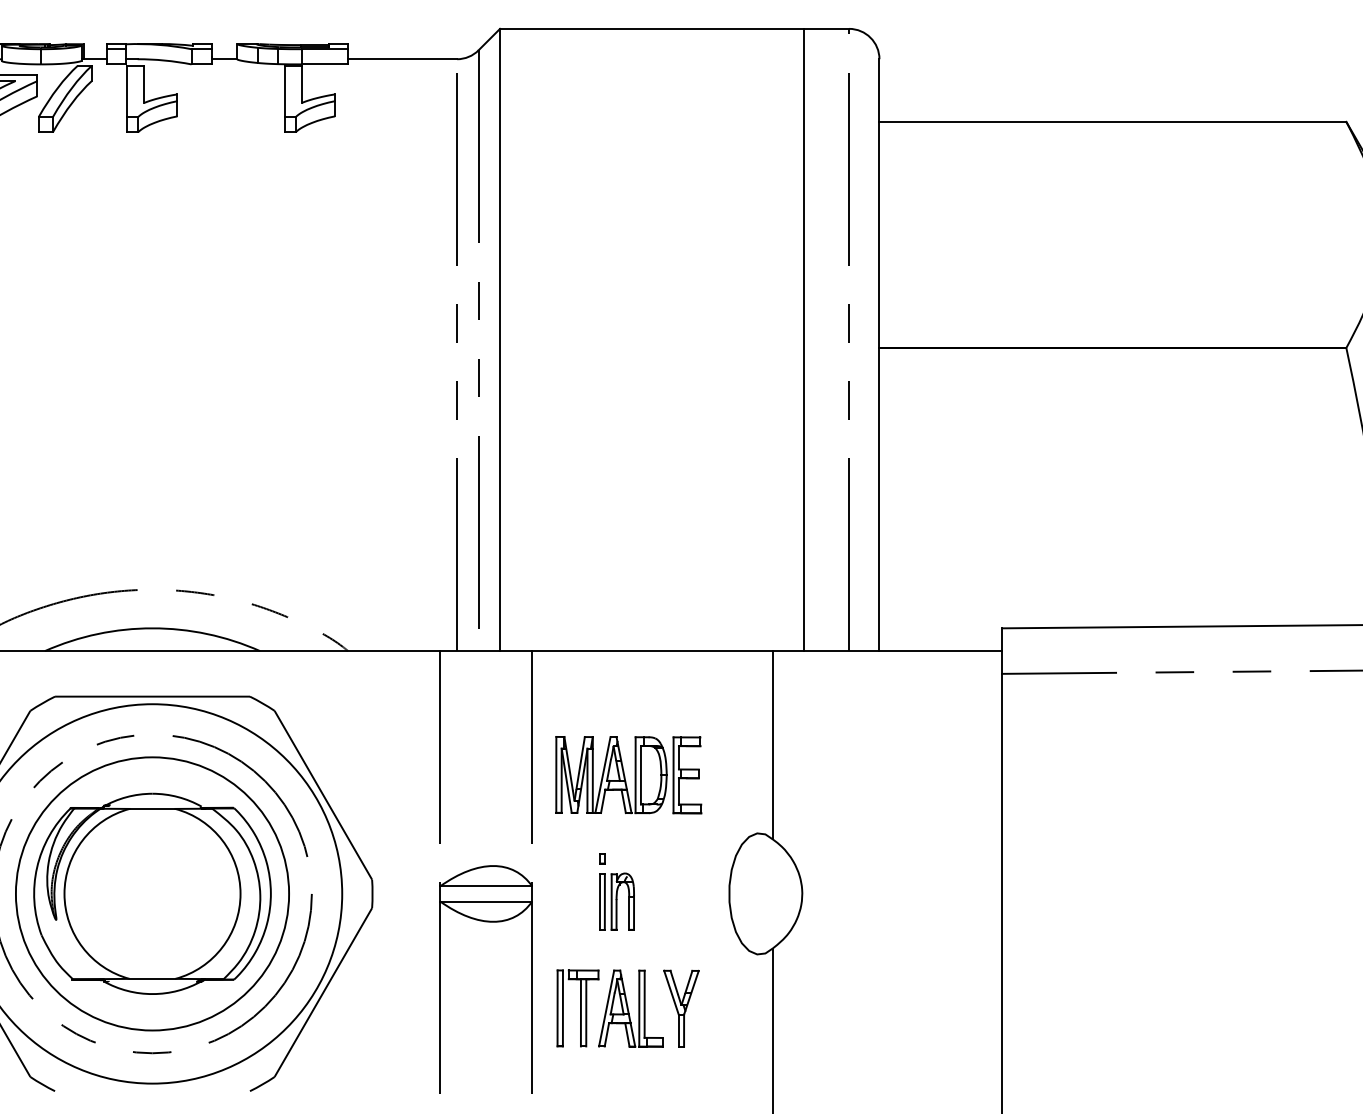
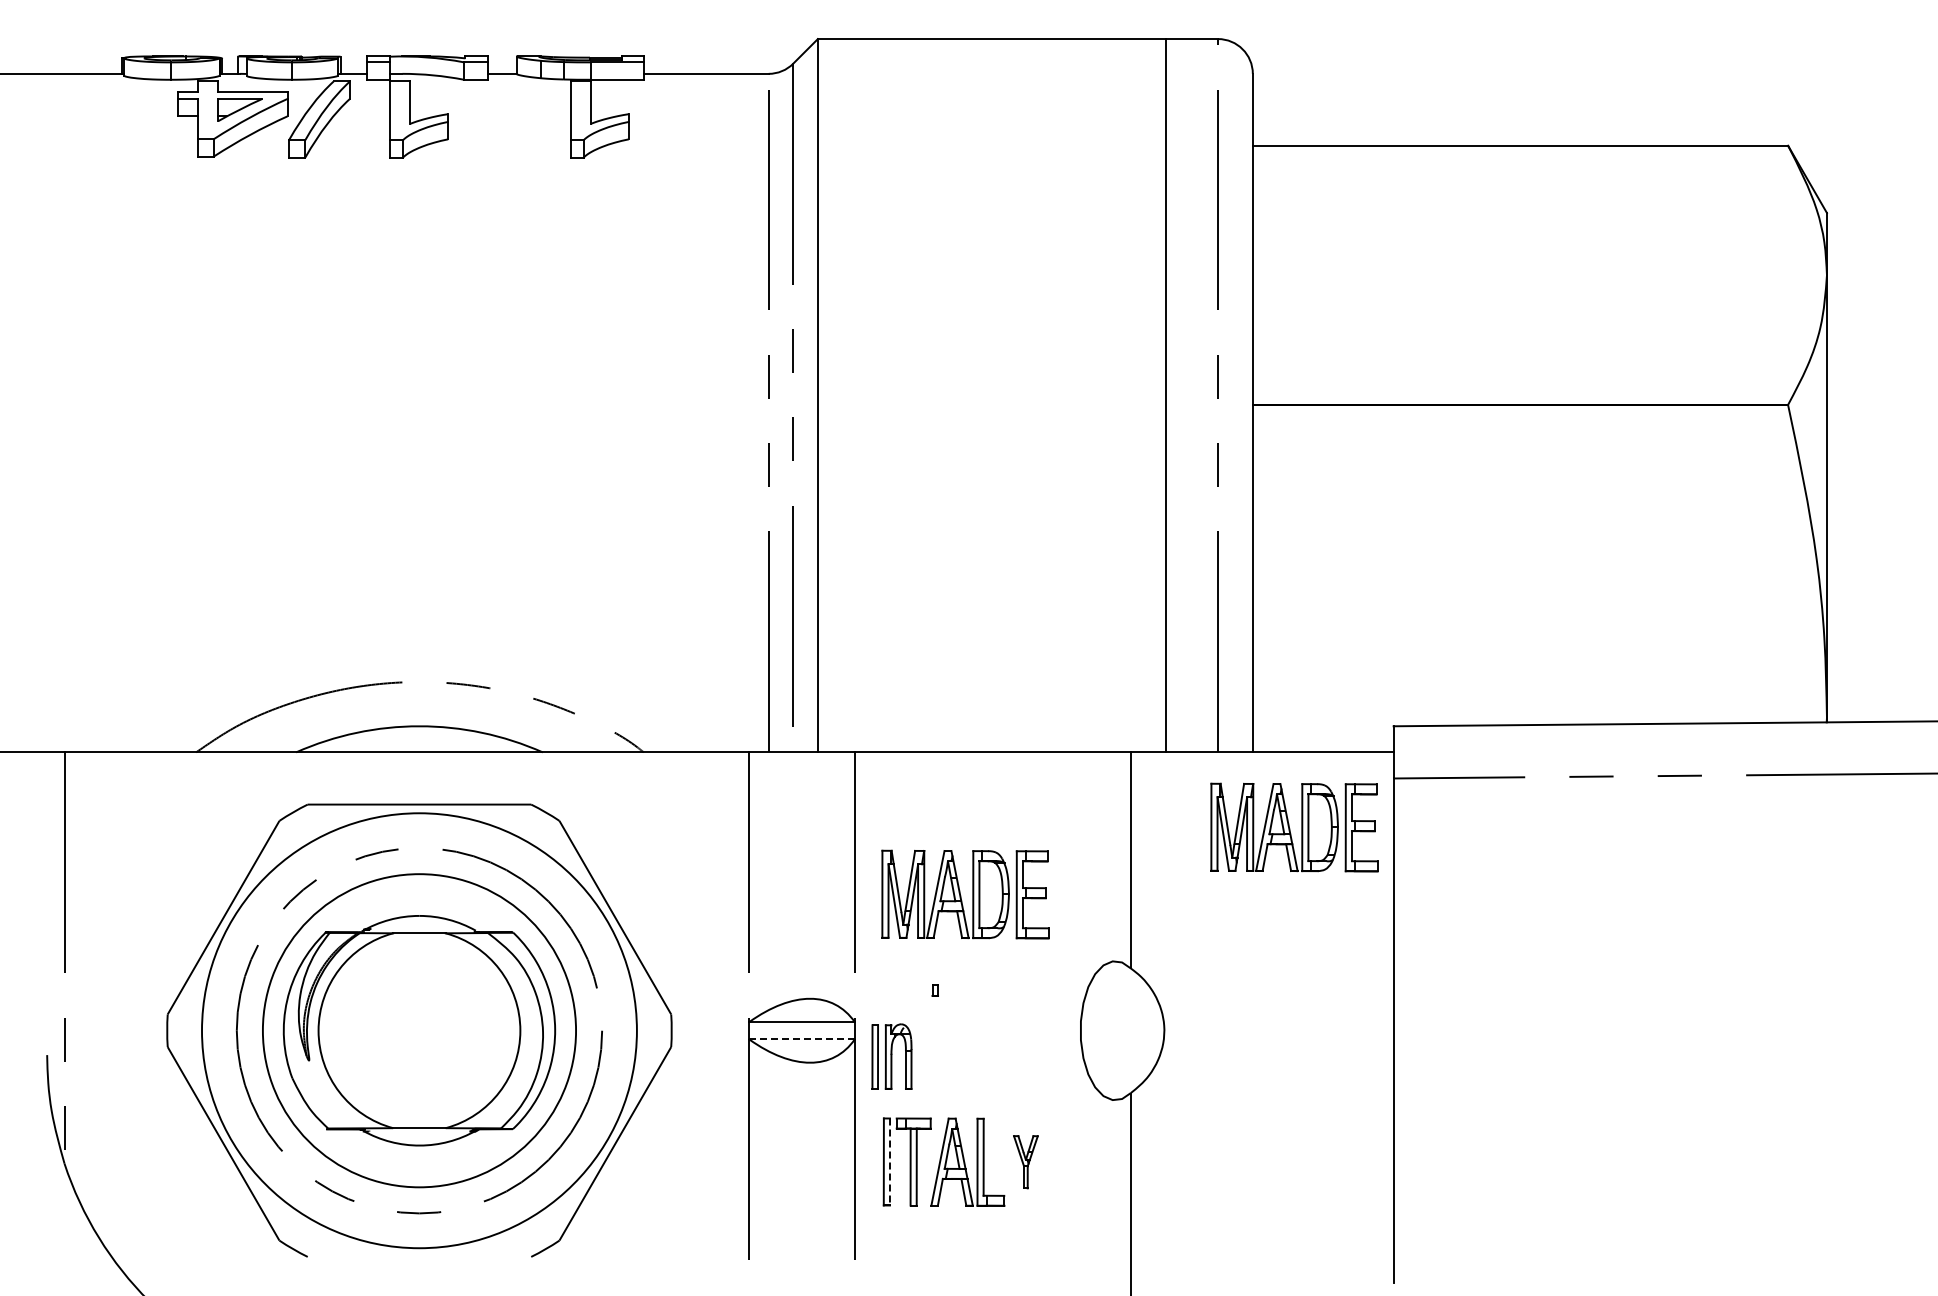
part: (915, 716) -> (1294, 827), added
line: (486, 901) -> (802, 1039), solid -> dashed
part: (616, 901) -> (891, 1056), moved
part: (681, 1007) -> (1025, 1161), size x0.6
line: (562, 1008) -> (889, 1162), solid -> dashed

